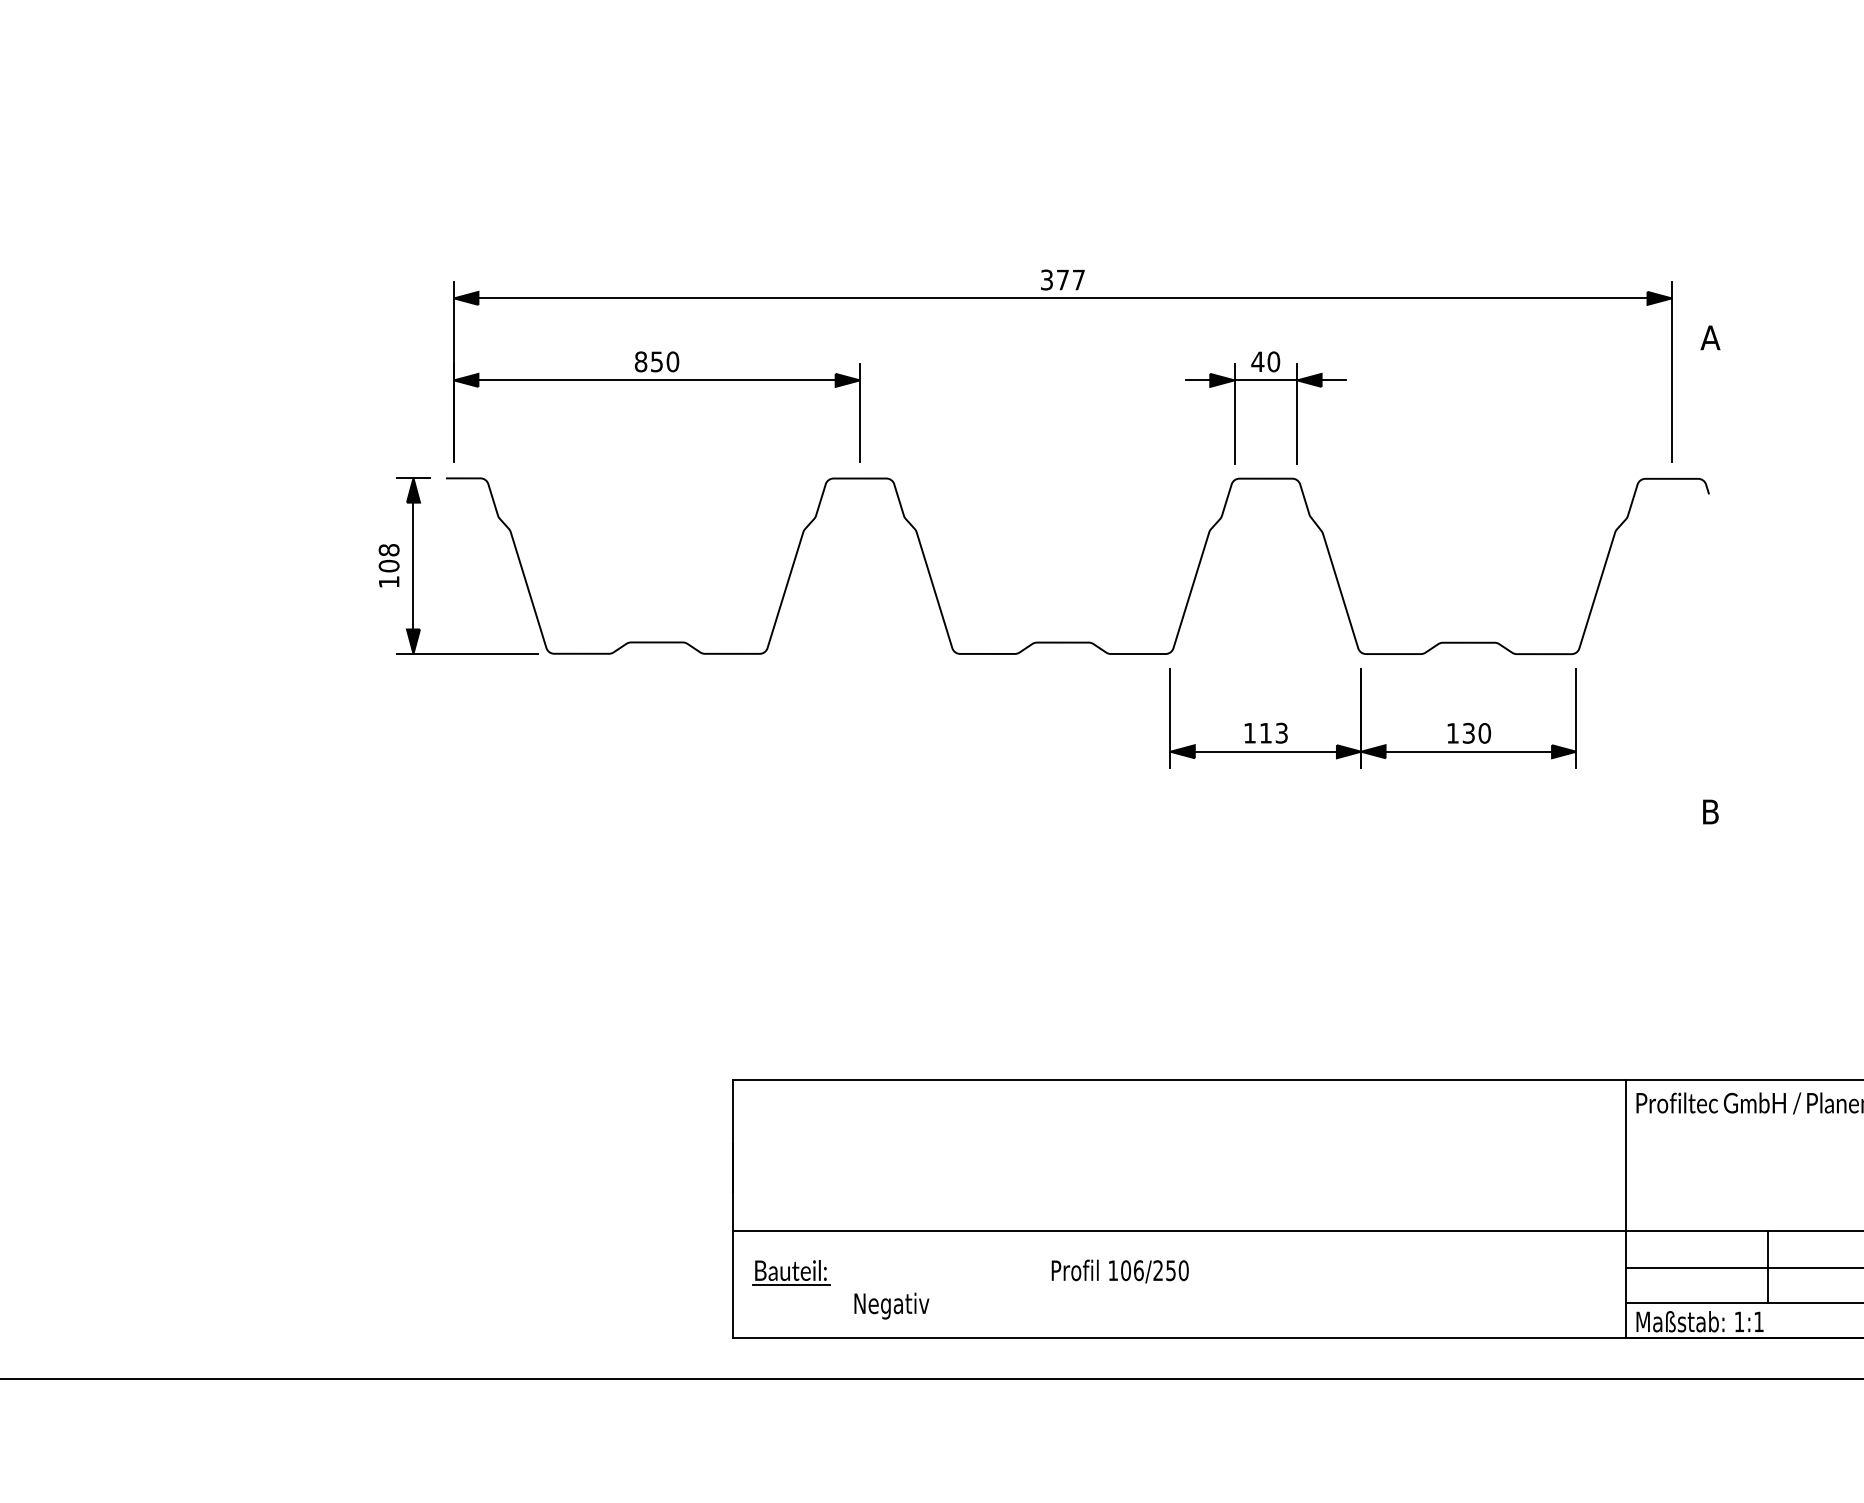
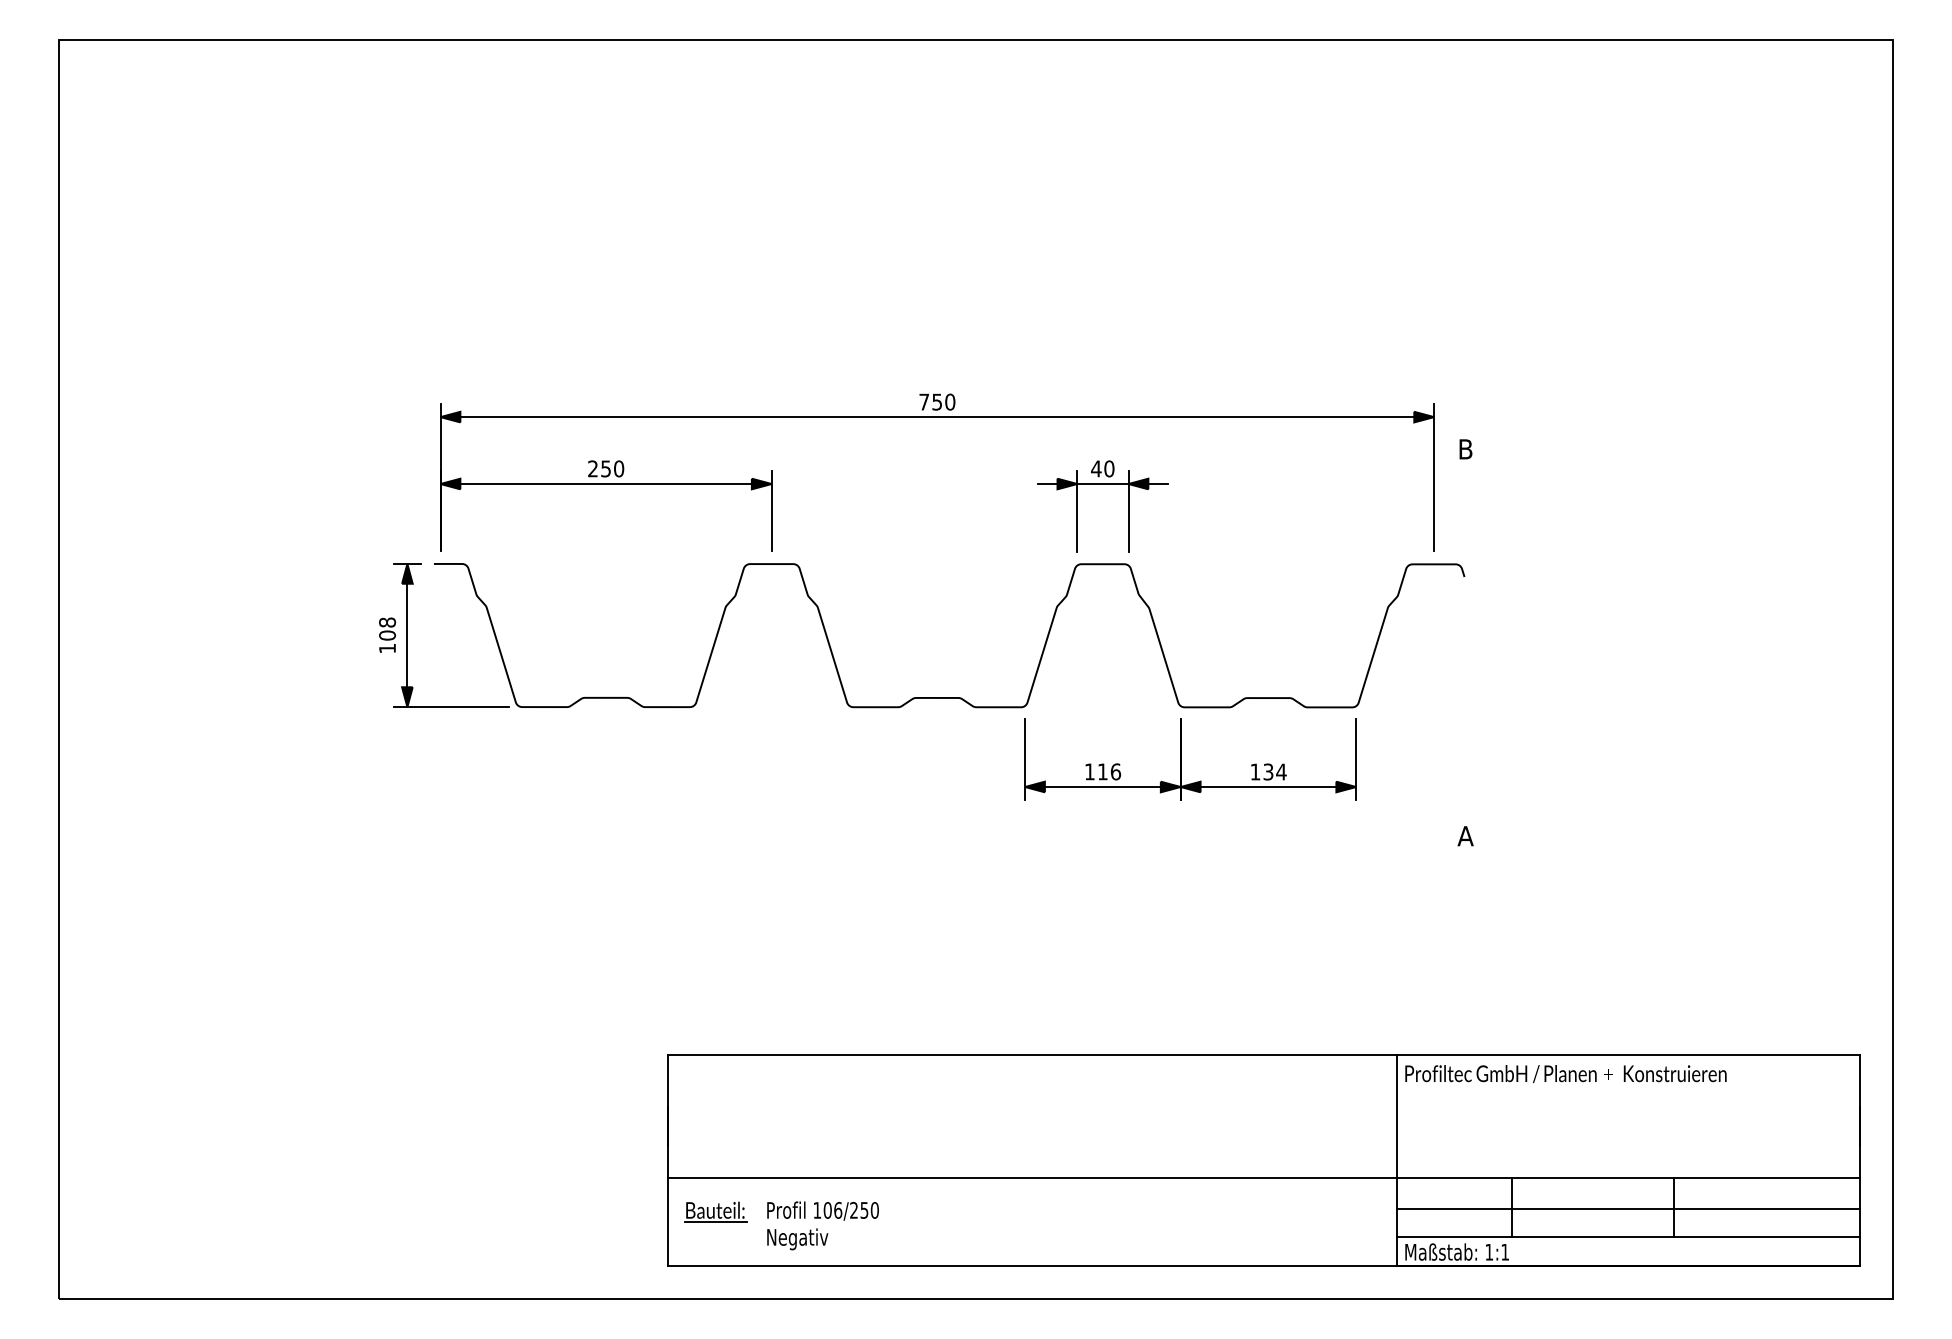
text: (1063, 279) -> (937, 401), 377 -> 750
text: (1710, 338) -> (1465, 449), A -> B
text: (641, 361) -> (593, 468), 850 -> 250
text: (1281, 732) -> (1115, 771), 113 -> 116
text: (1484, 732) -> (1281, 771), 130 -> 134
text: (1710, 812) -> (1465, 836), B -> A
text: (1119, 1270) -> (822, 1210), moved

